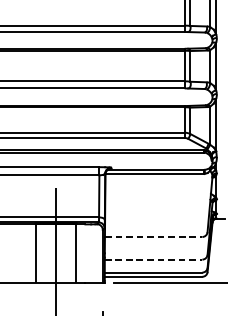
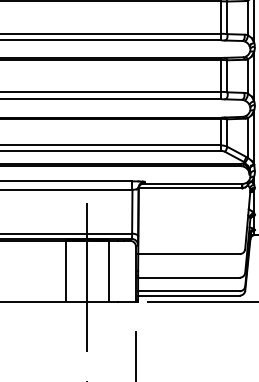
line: (154, 237) -> (189, 254), dashed -> solid
line: (153, 259) -> (188, 277), dashed -> solid

